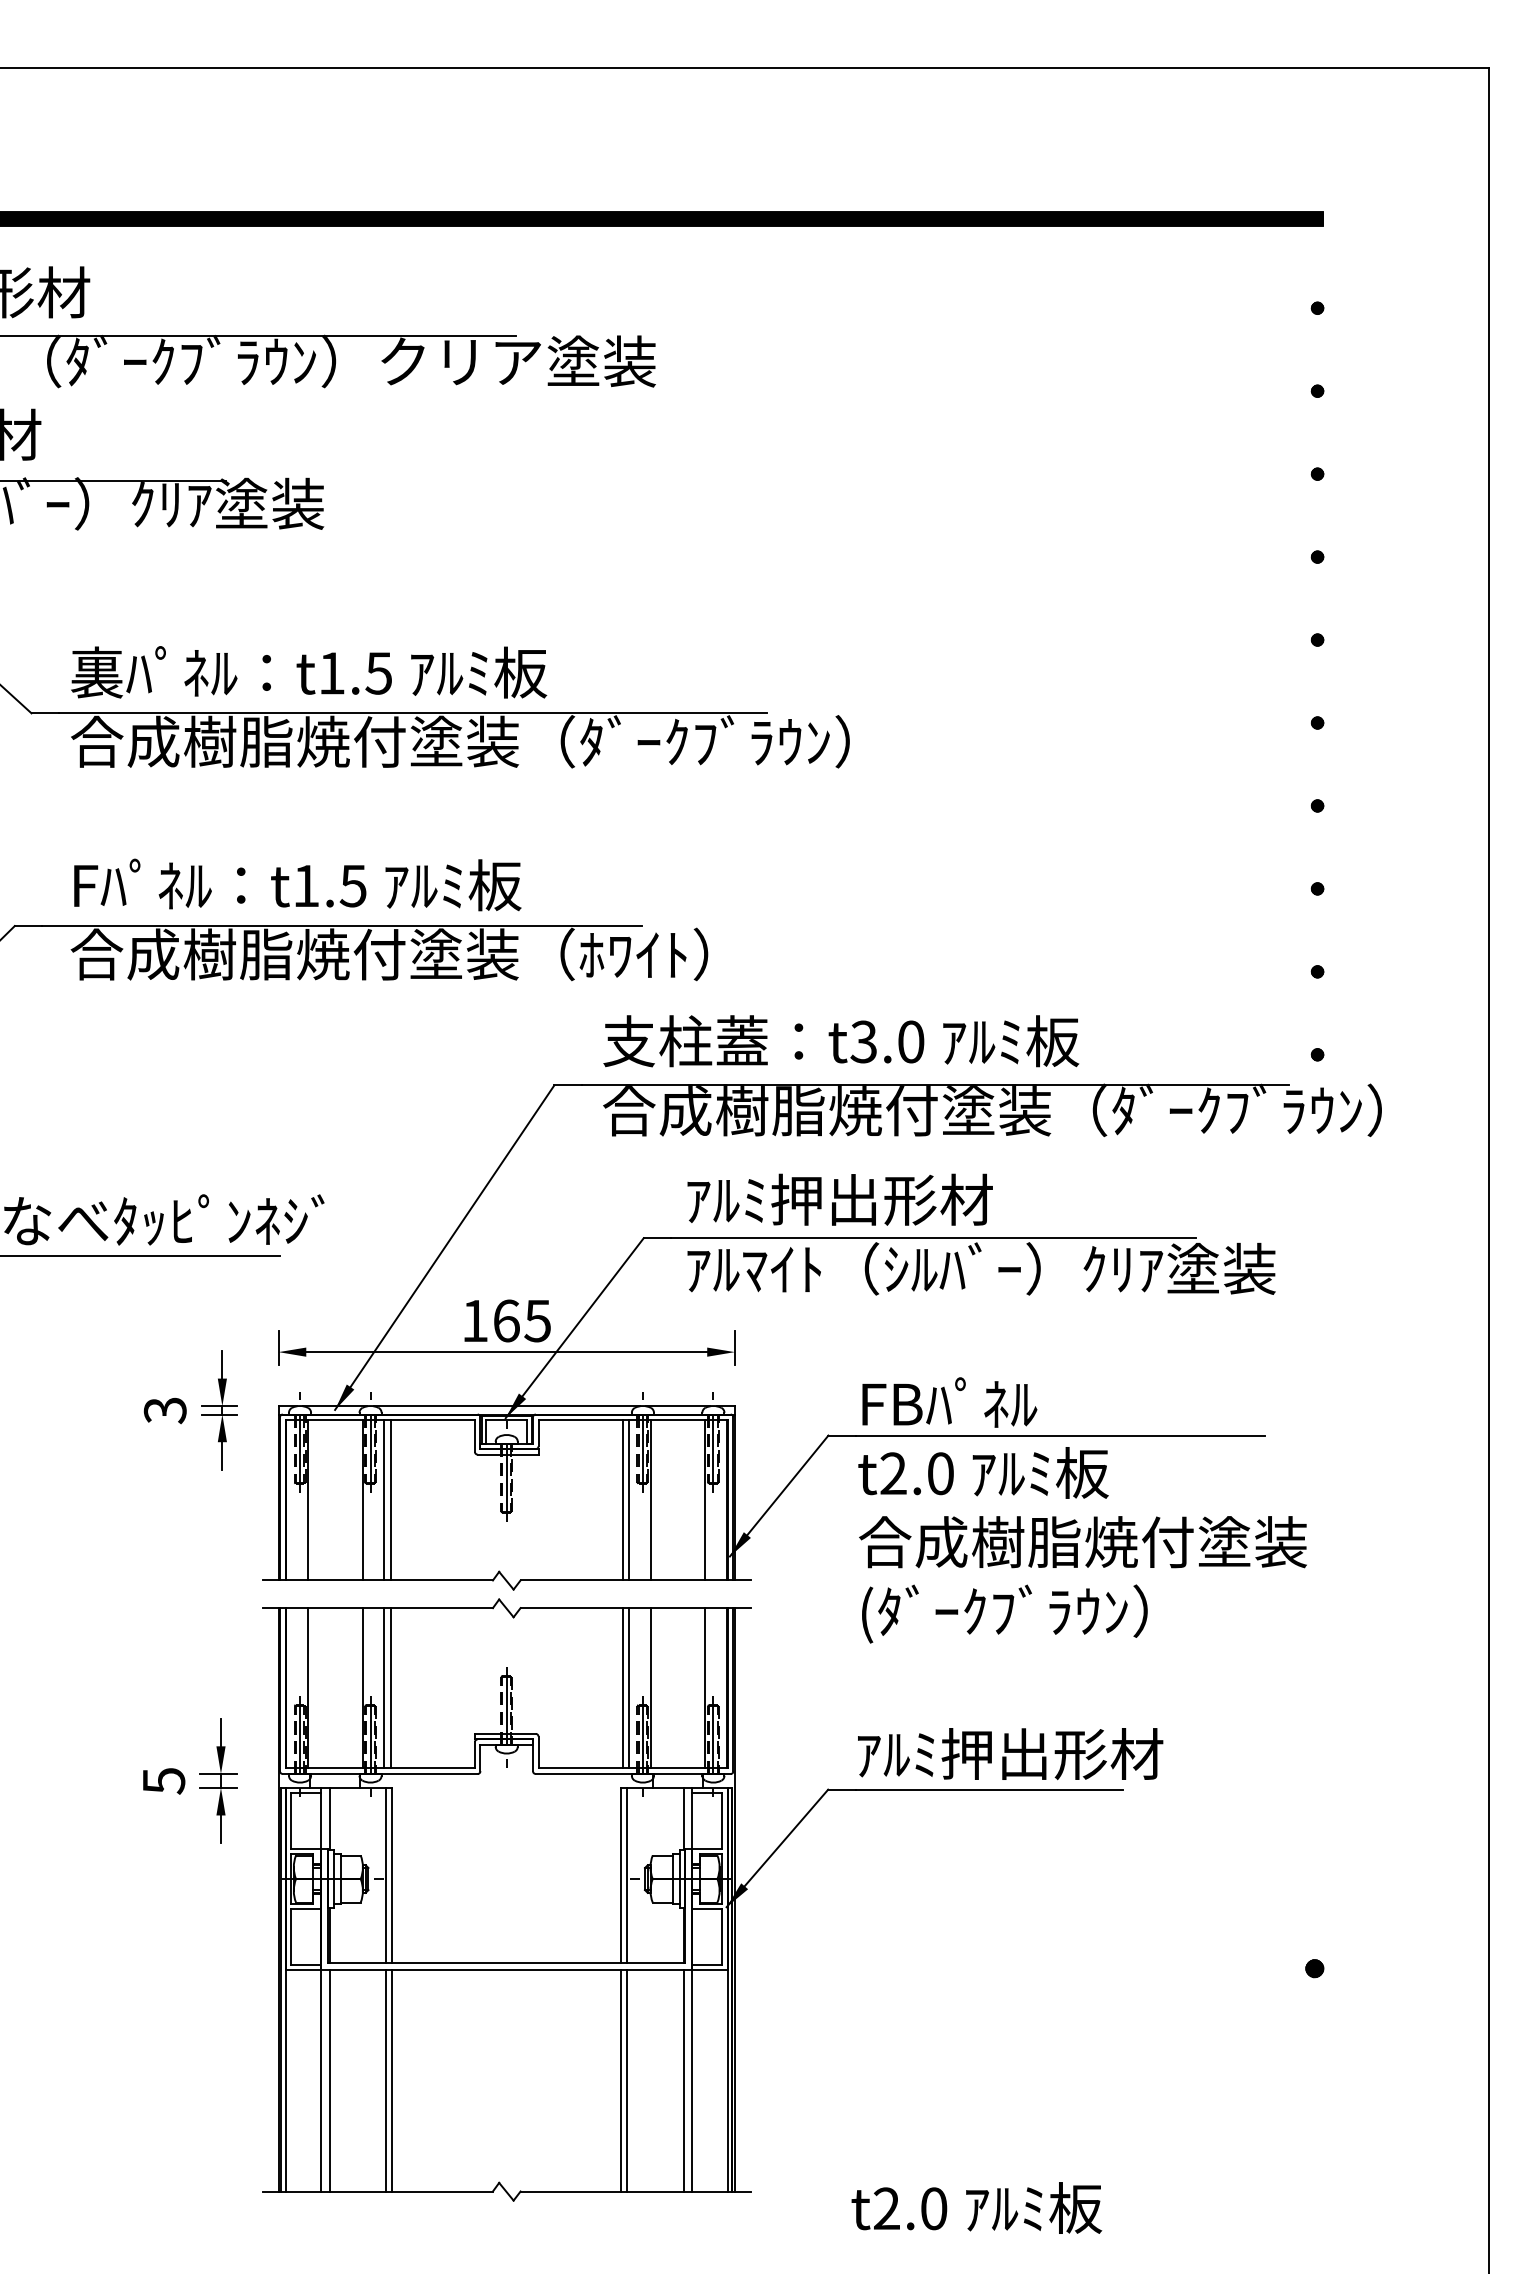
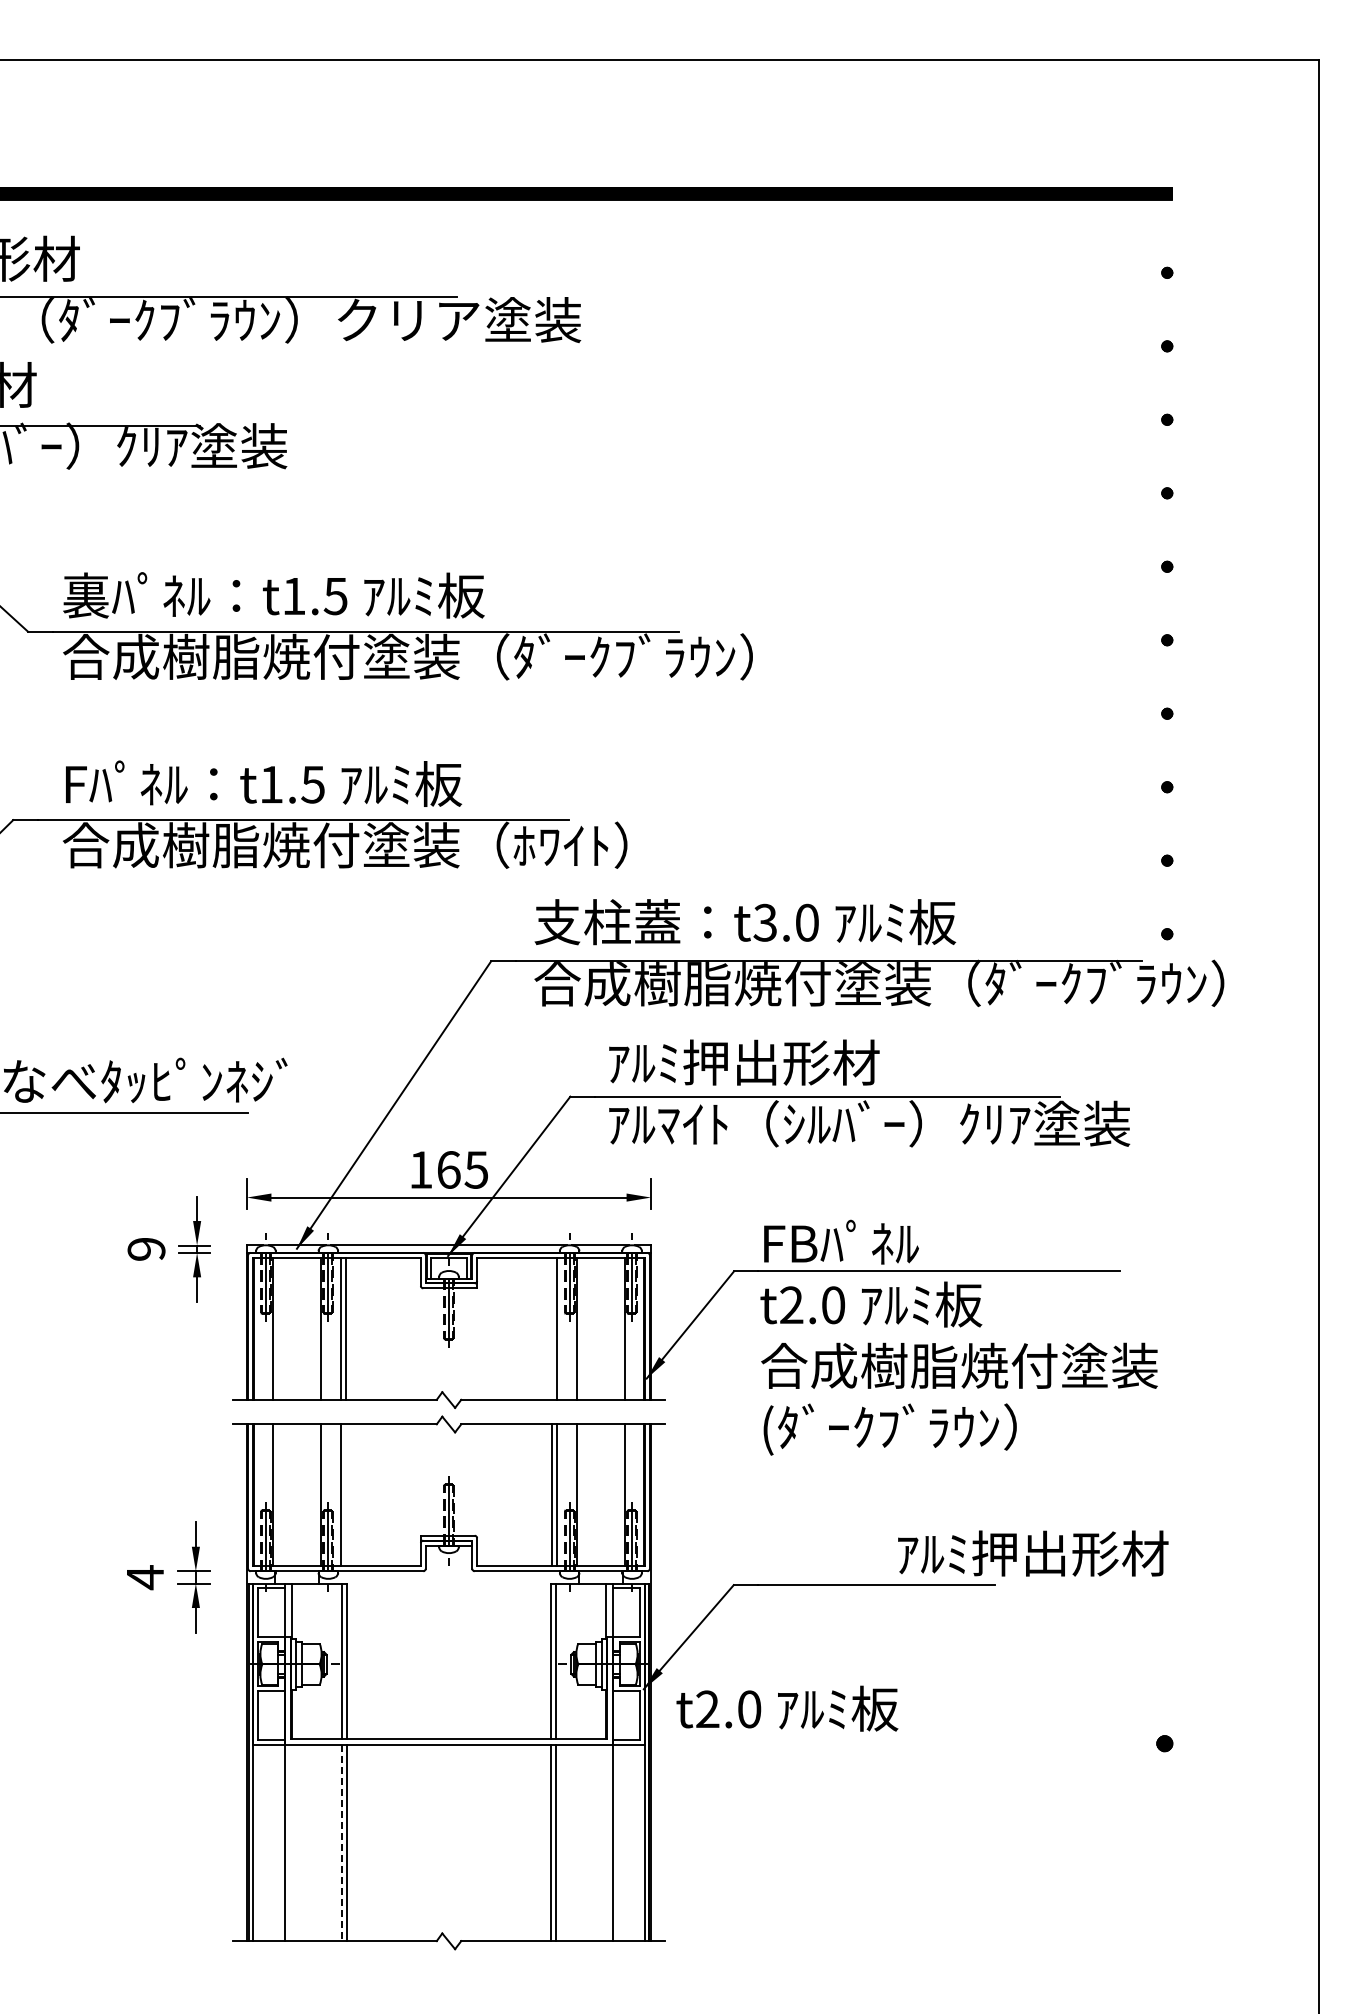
text: (165, 1410) -> (146, 1249), 3 -> 9
line: (622, 1499) -> (551, 1328), removed
line: (391, 1688) -> (346, 1495), removed
text: (1010, 1753) -> (1033, 1553), moved
text: (164, 1781) -> (145, 1577), 5 -> 4
line: (330, 2081) -> (292, 1843), removed
line: (386, 2081) -> (342, 1843), solid -> dashed
line: (683, 2081) -> (605, 1843), removed
text: (976, 2207) -> (787, 1708), moved

